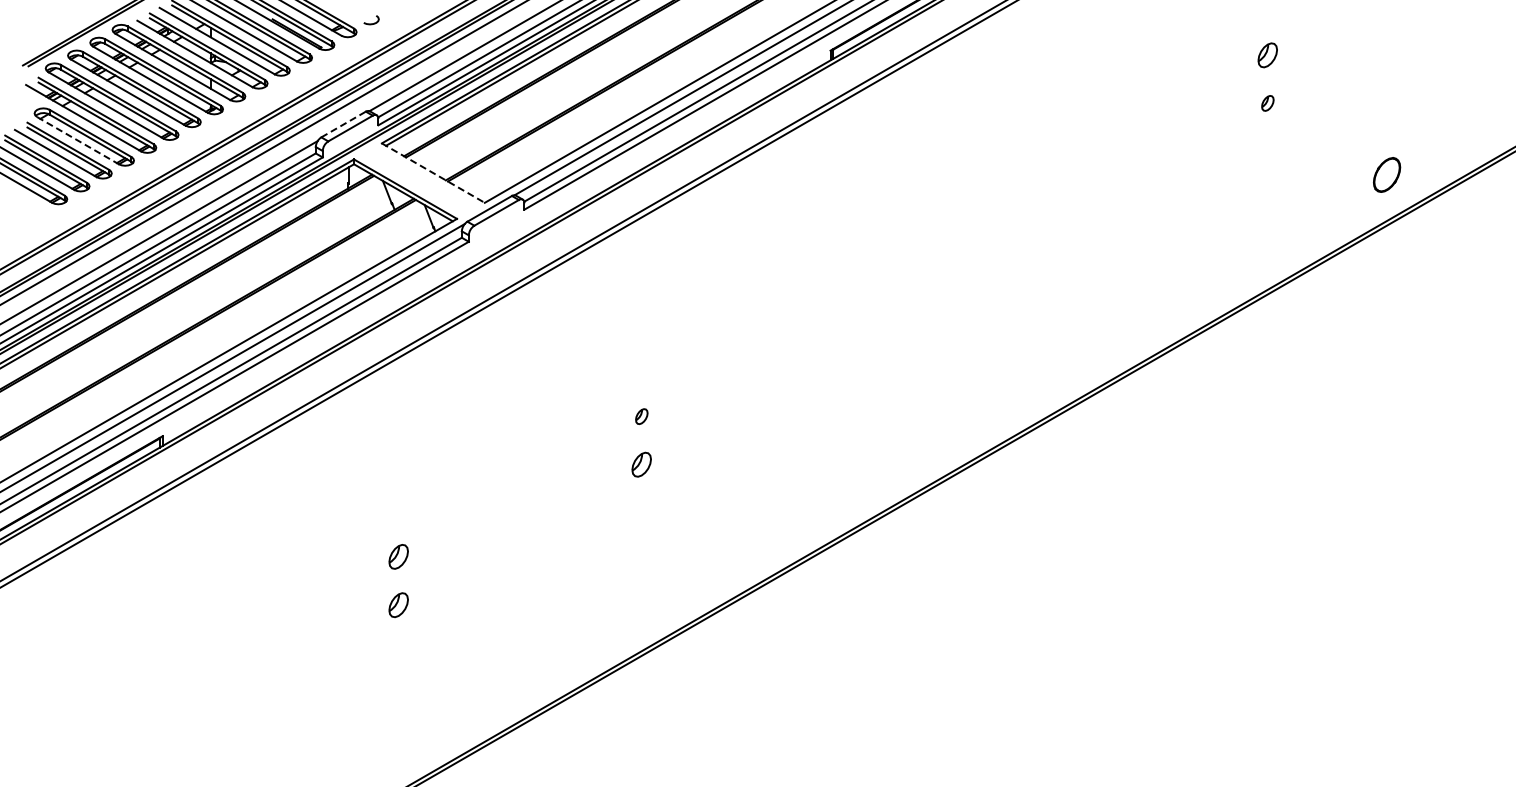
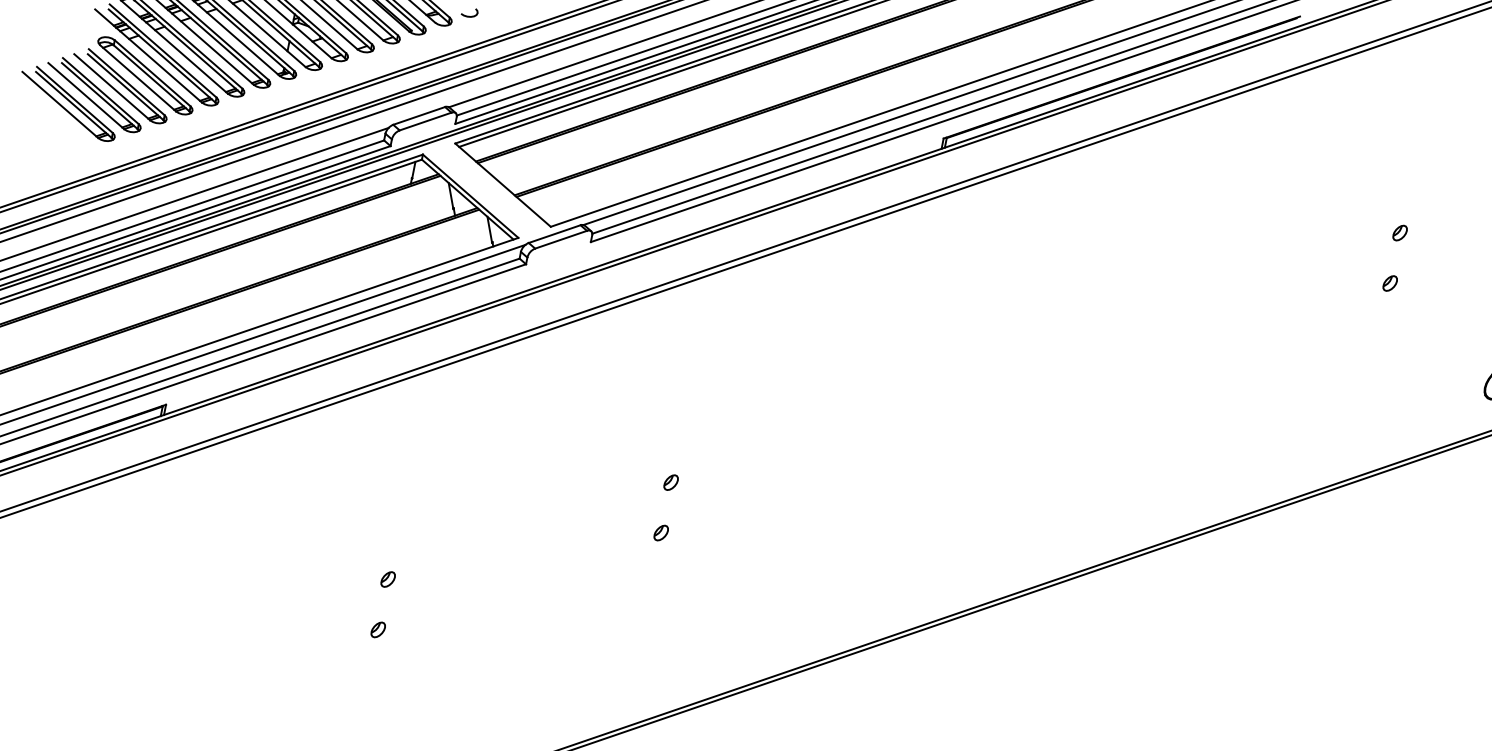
part: (1267, 54) -> (1399, 232), size x0.62
line: (343, 124) -> (419, 115), dashed -> solid
line: (78, 140) -> (138, 78), dashed -> solid
line: (433, 173) -> (503, 185), dashed -> solid
part: (641, 464) -> (660, 532), size x0.62
part: (398, 556) -> (387, 579), size x0.62
part: (398, 604) -> (378, 629), size x0.62

